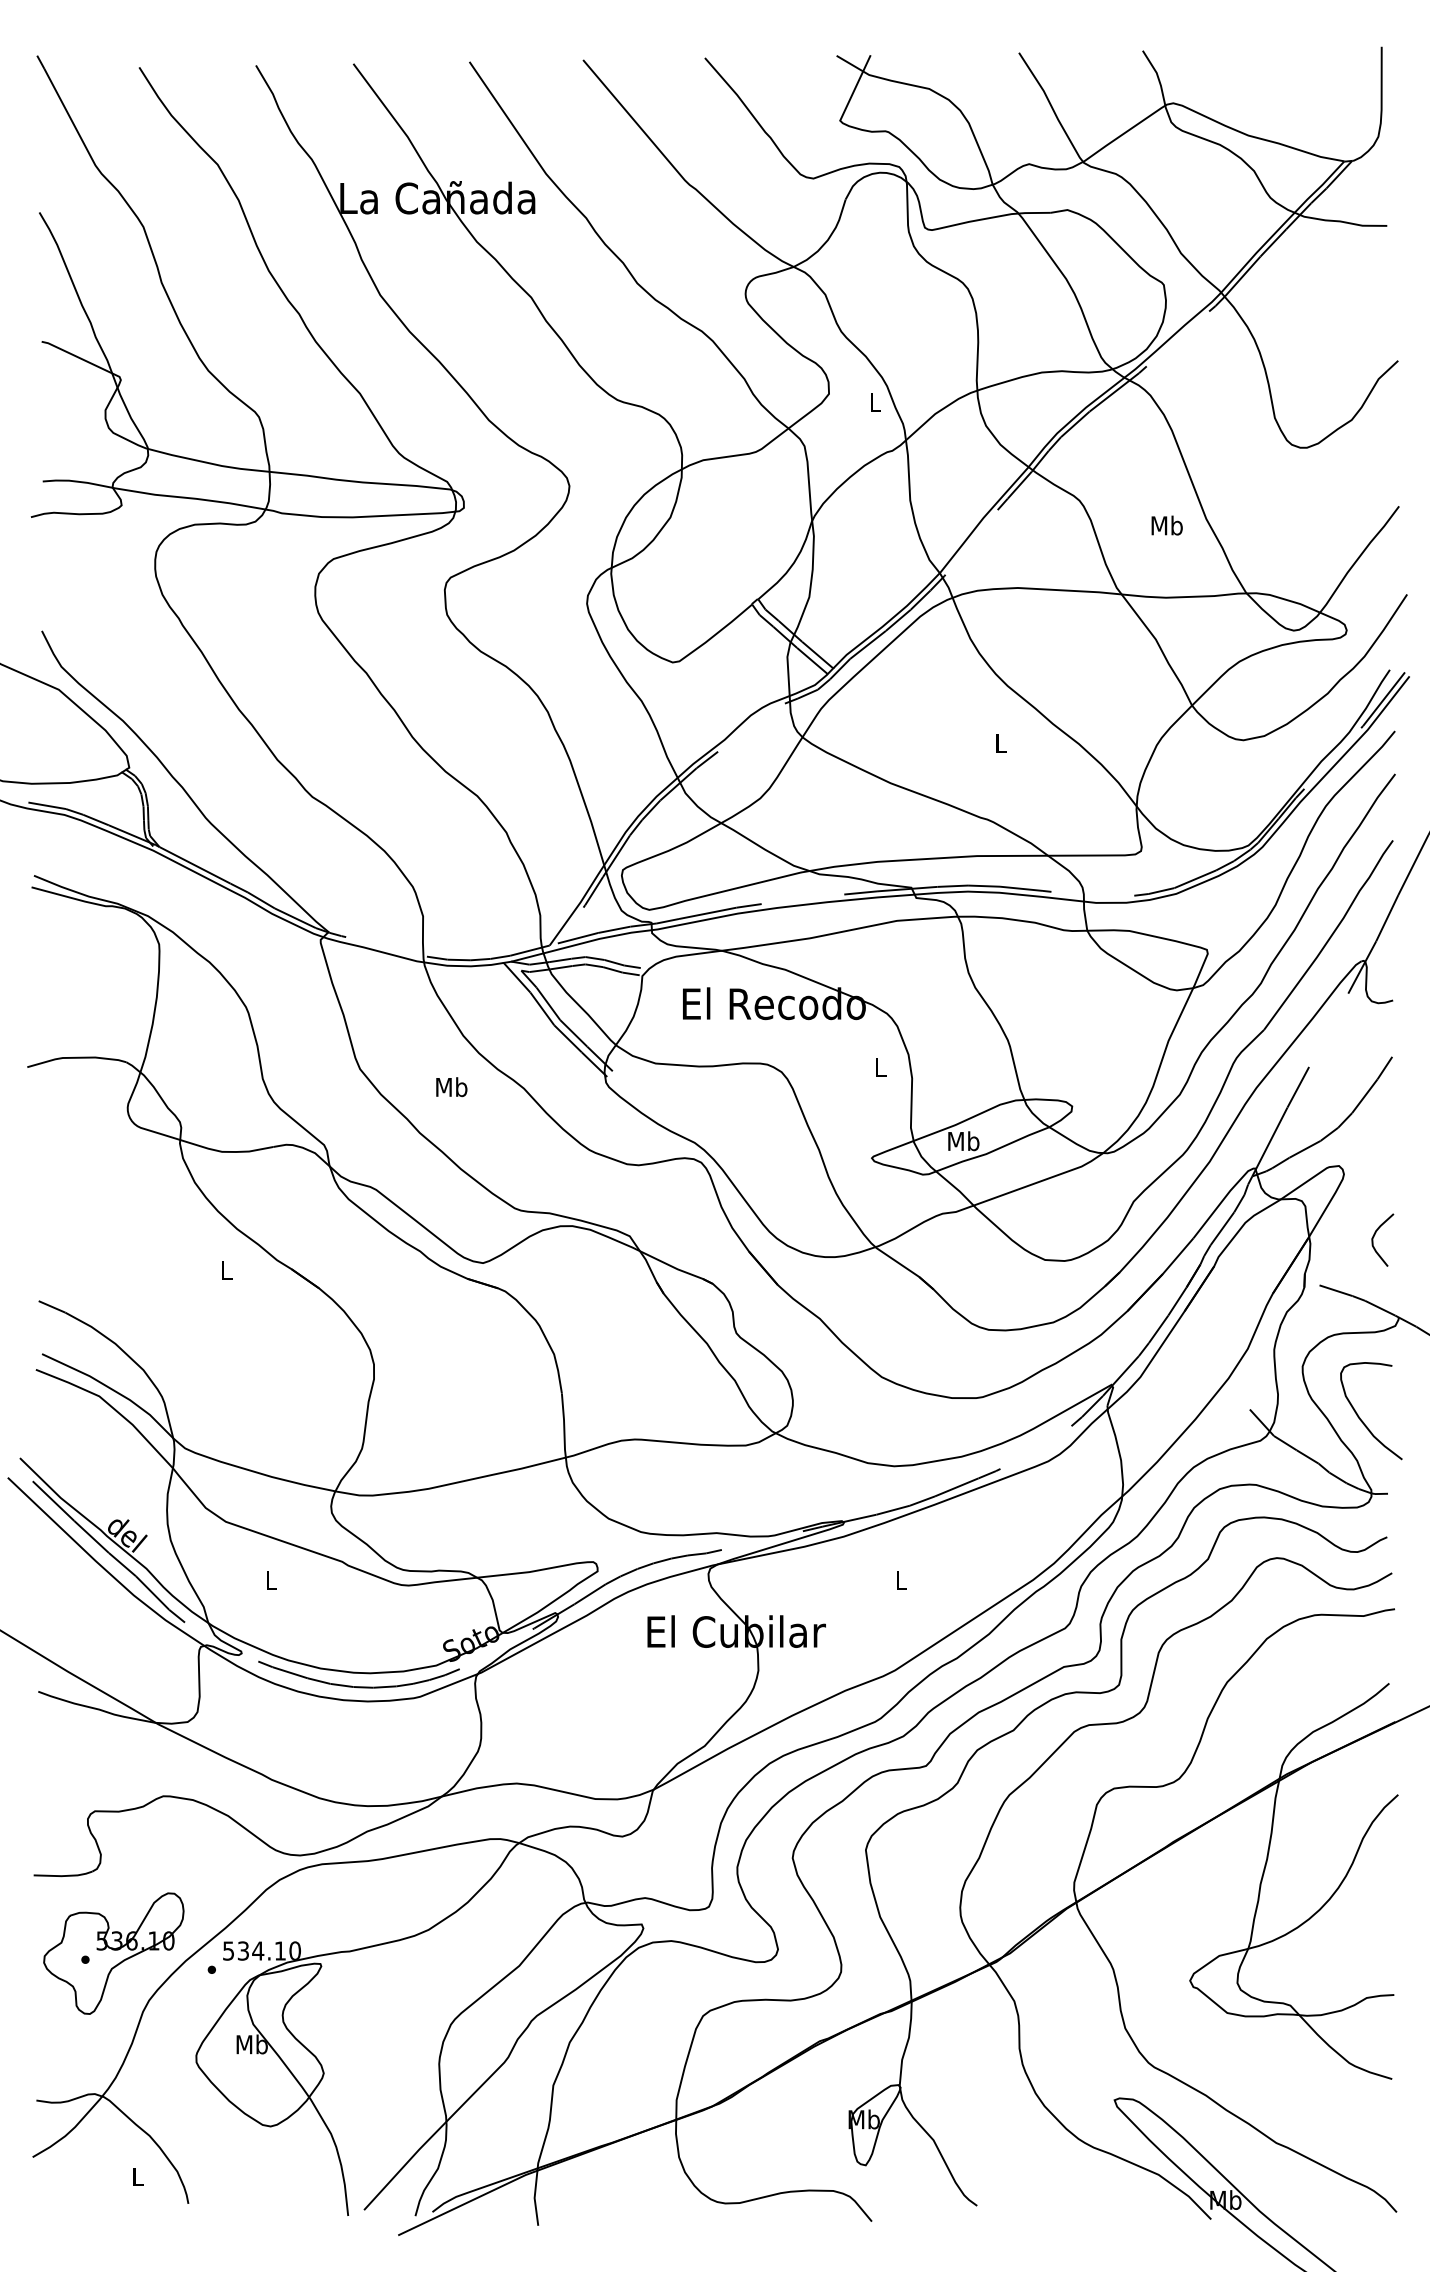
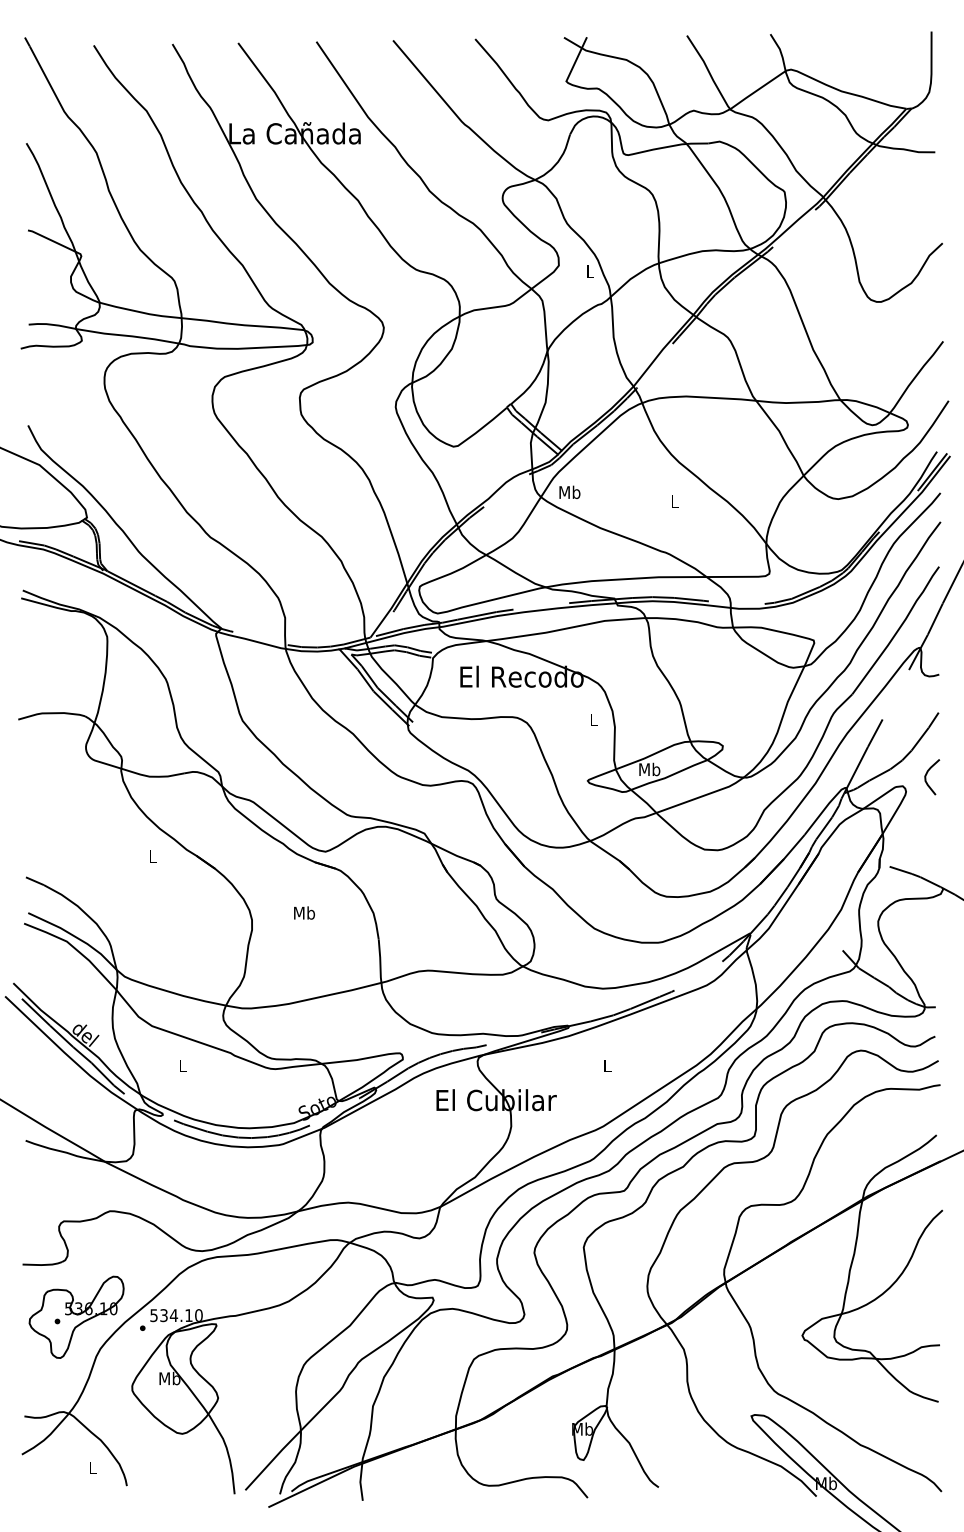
text: (1166, 524) -> (569, 491), moved
text: (451, 1086) -> (304, 912), moved
curve: (1375, 1236) -> (927, 774), moved
curve: (1360, 1417) -> (917, 955), removed

